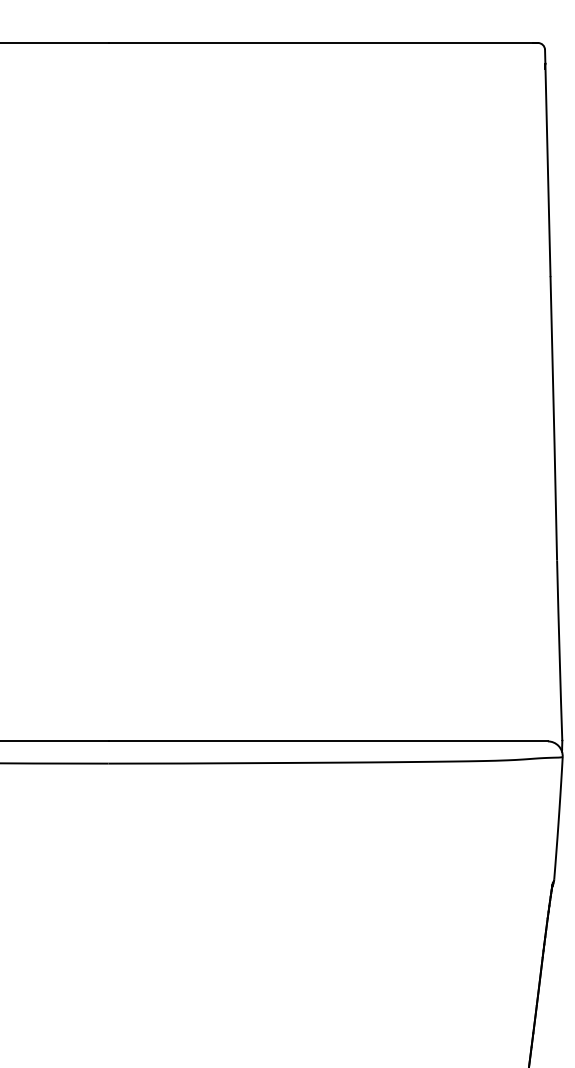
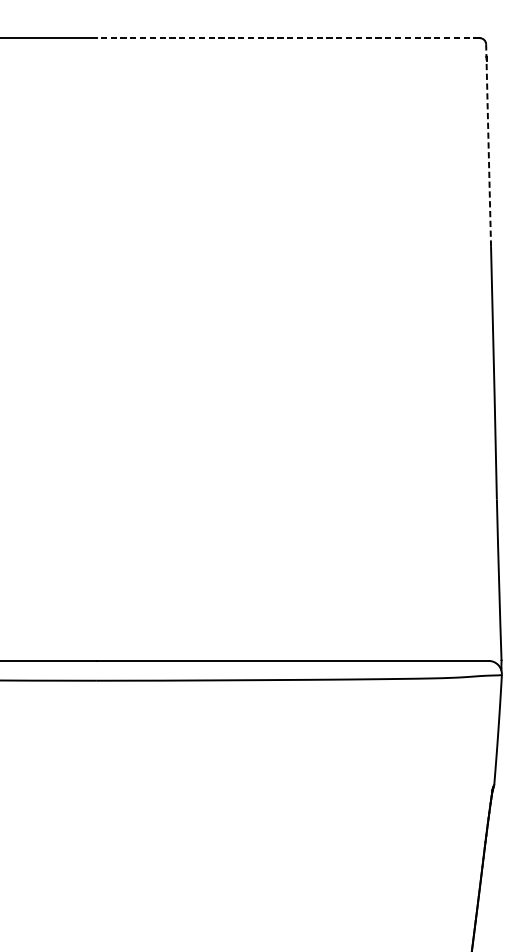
line: (323, 42) -> (288, 37), solid -> dashed
line: (547, 163) -> (488, 145), solid -> dashed

